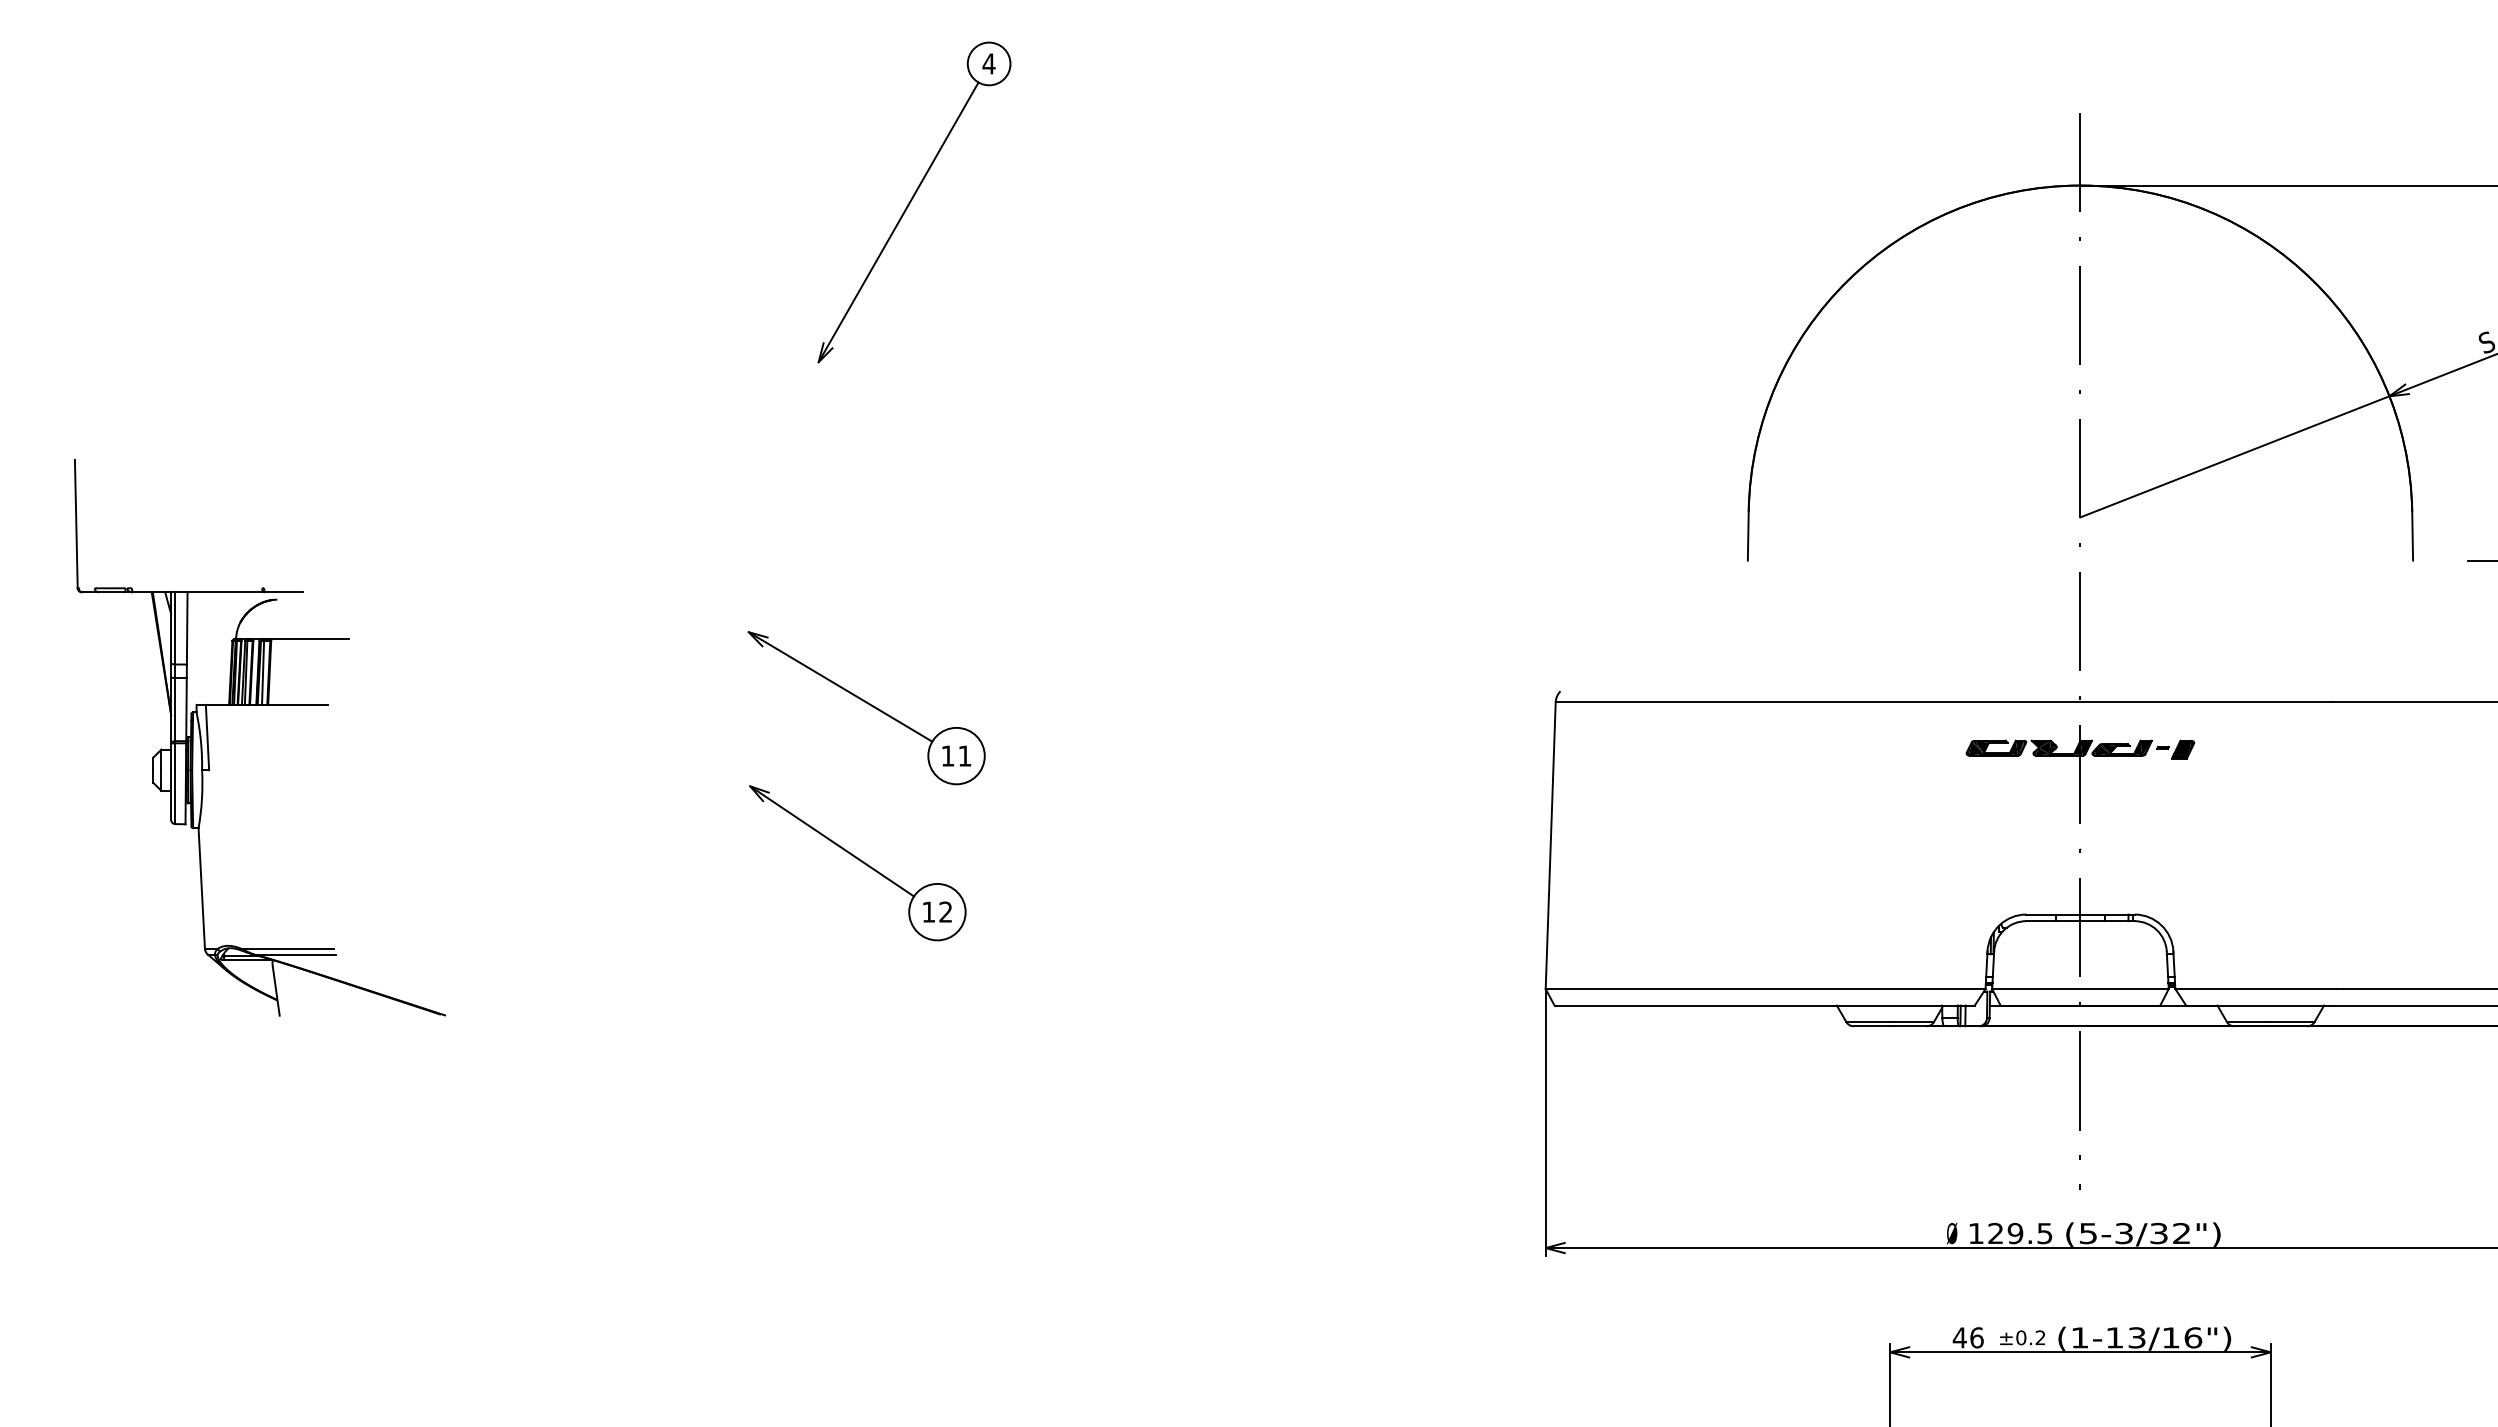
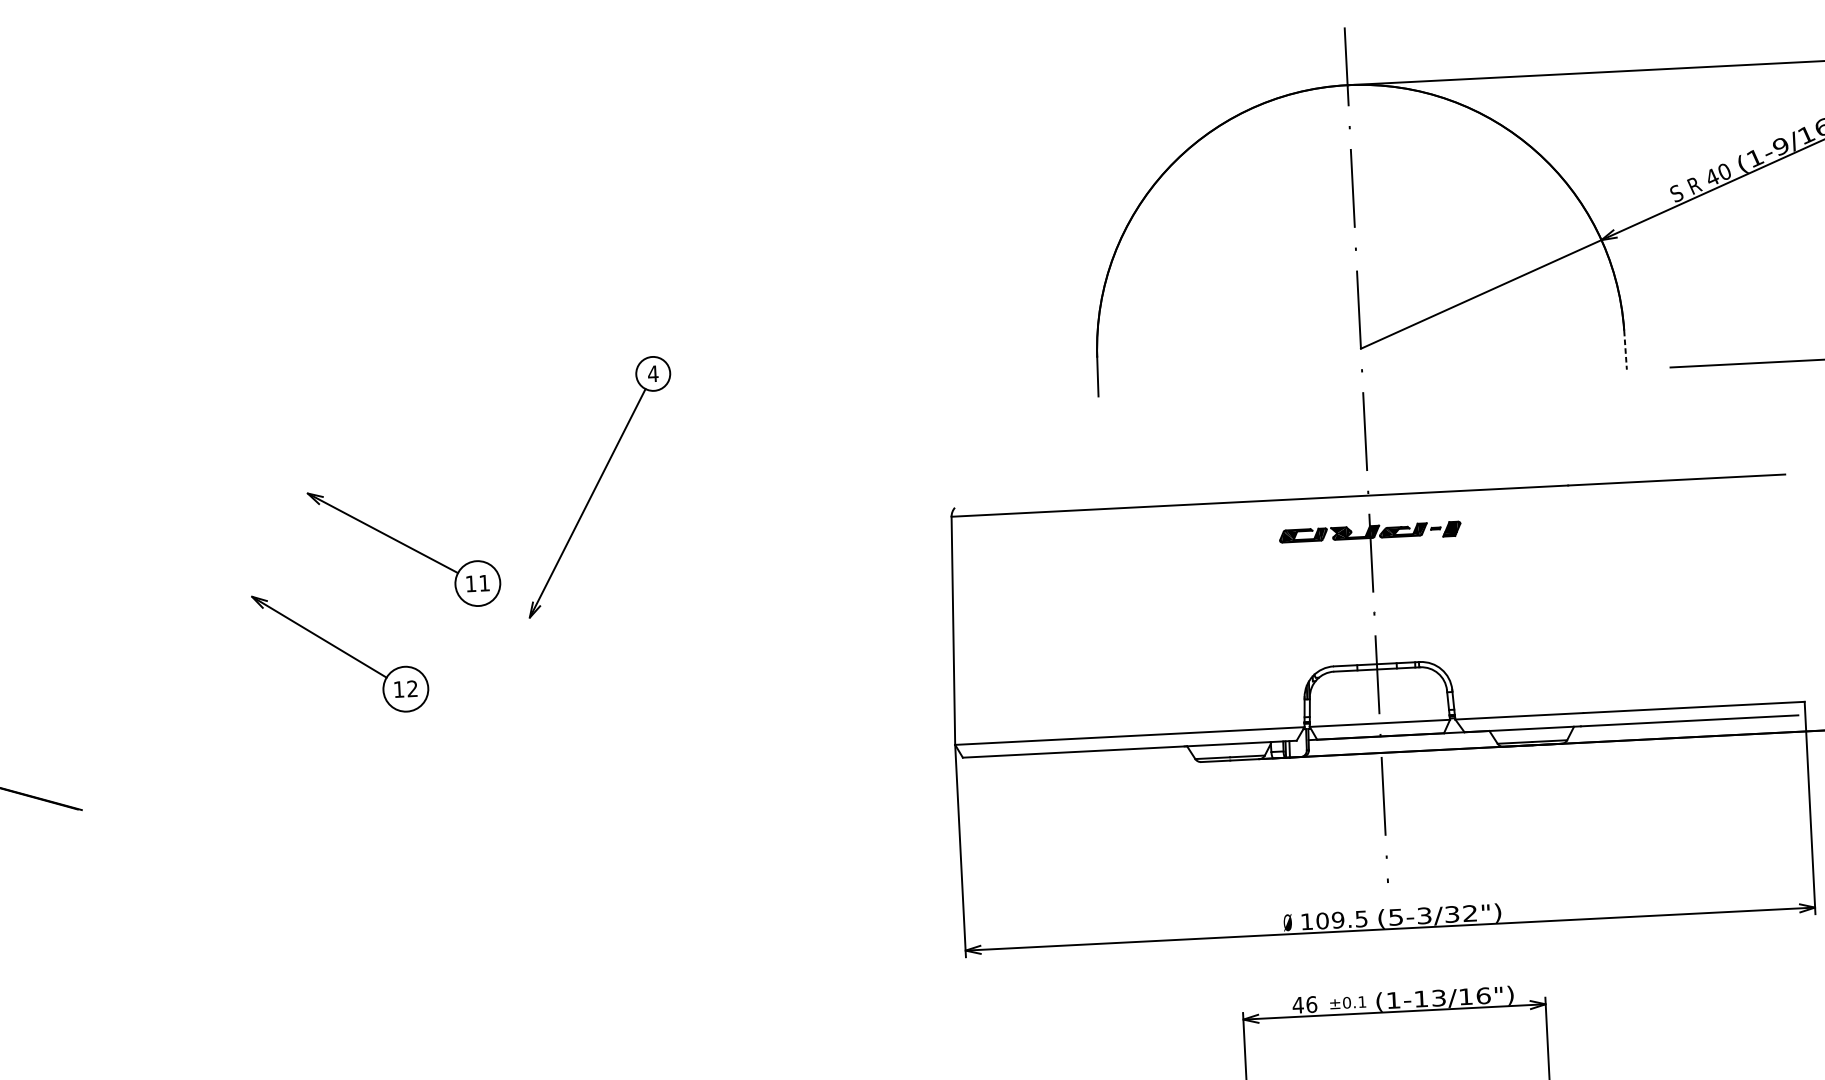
part: (914, 202) -> (599, 486), moved
line: (2412, 536) -> (1625, 350), solid -> dashed
part: (857, 863) -> (340, 653), moved
text: (1995, 1233) -> (1322, 920), 129.5 -> 109.5
text: (2040, 1337) -> (1362, 1001), ±0.2 -> ±0.1

